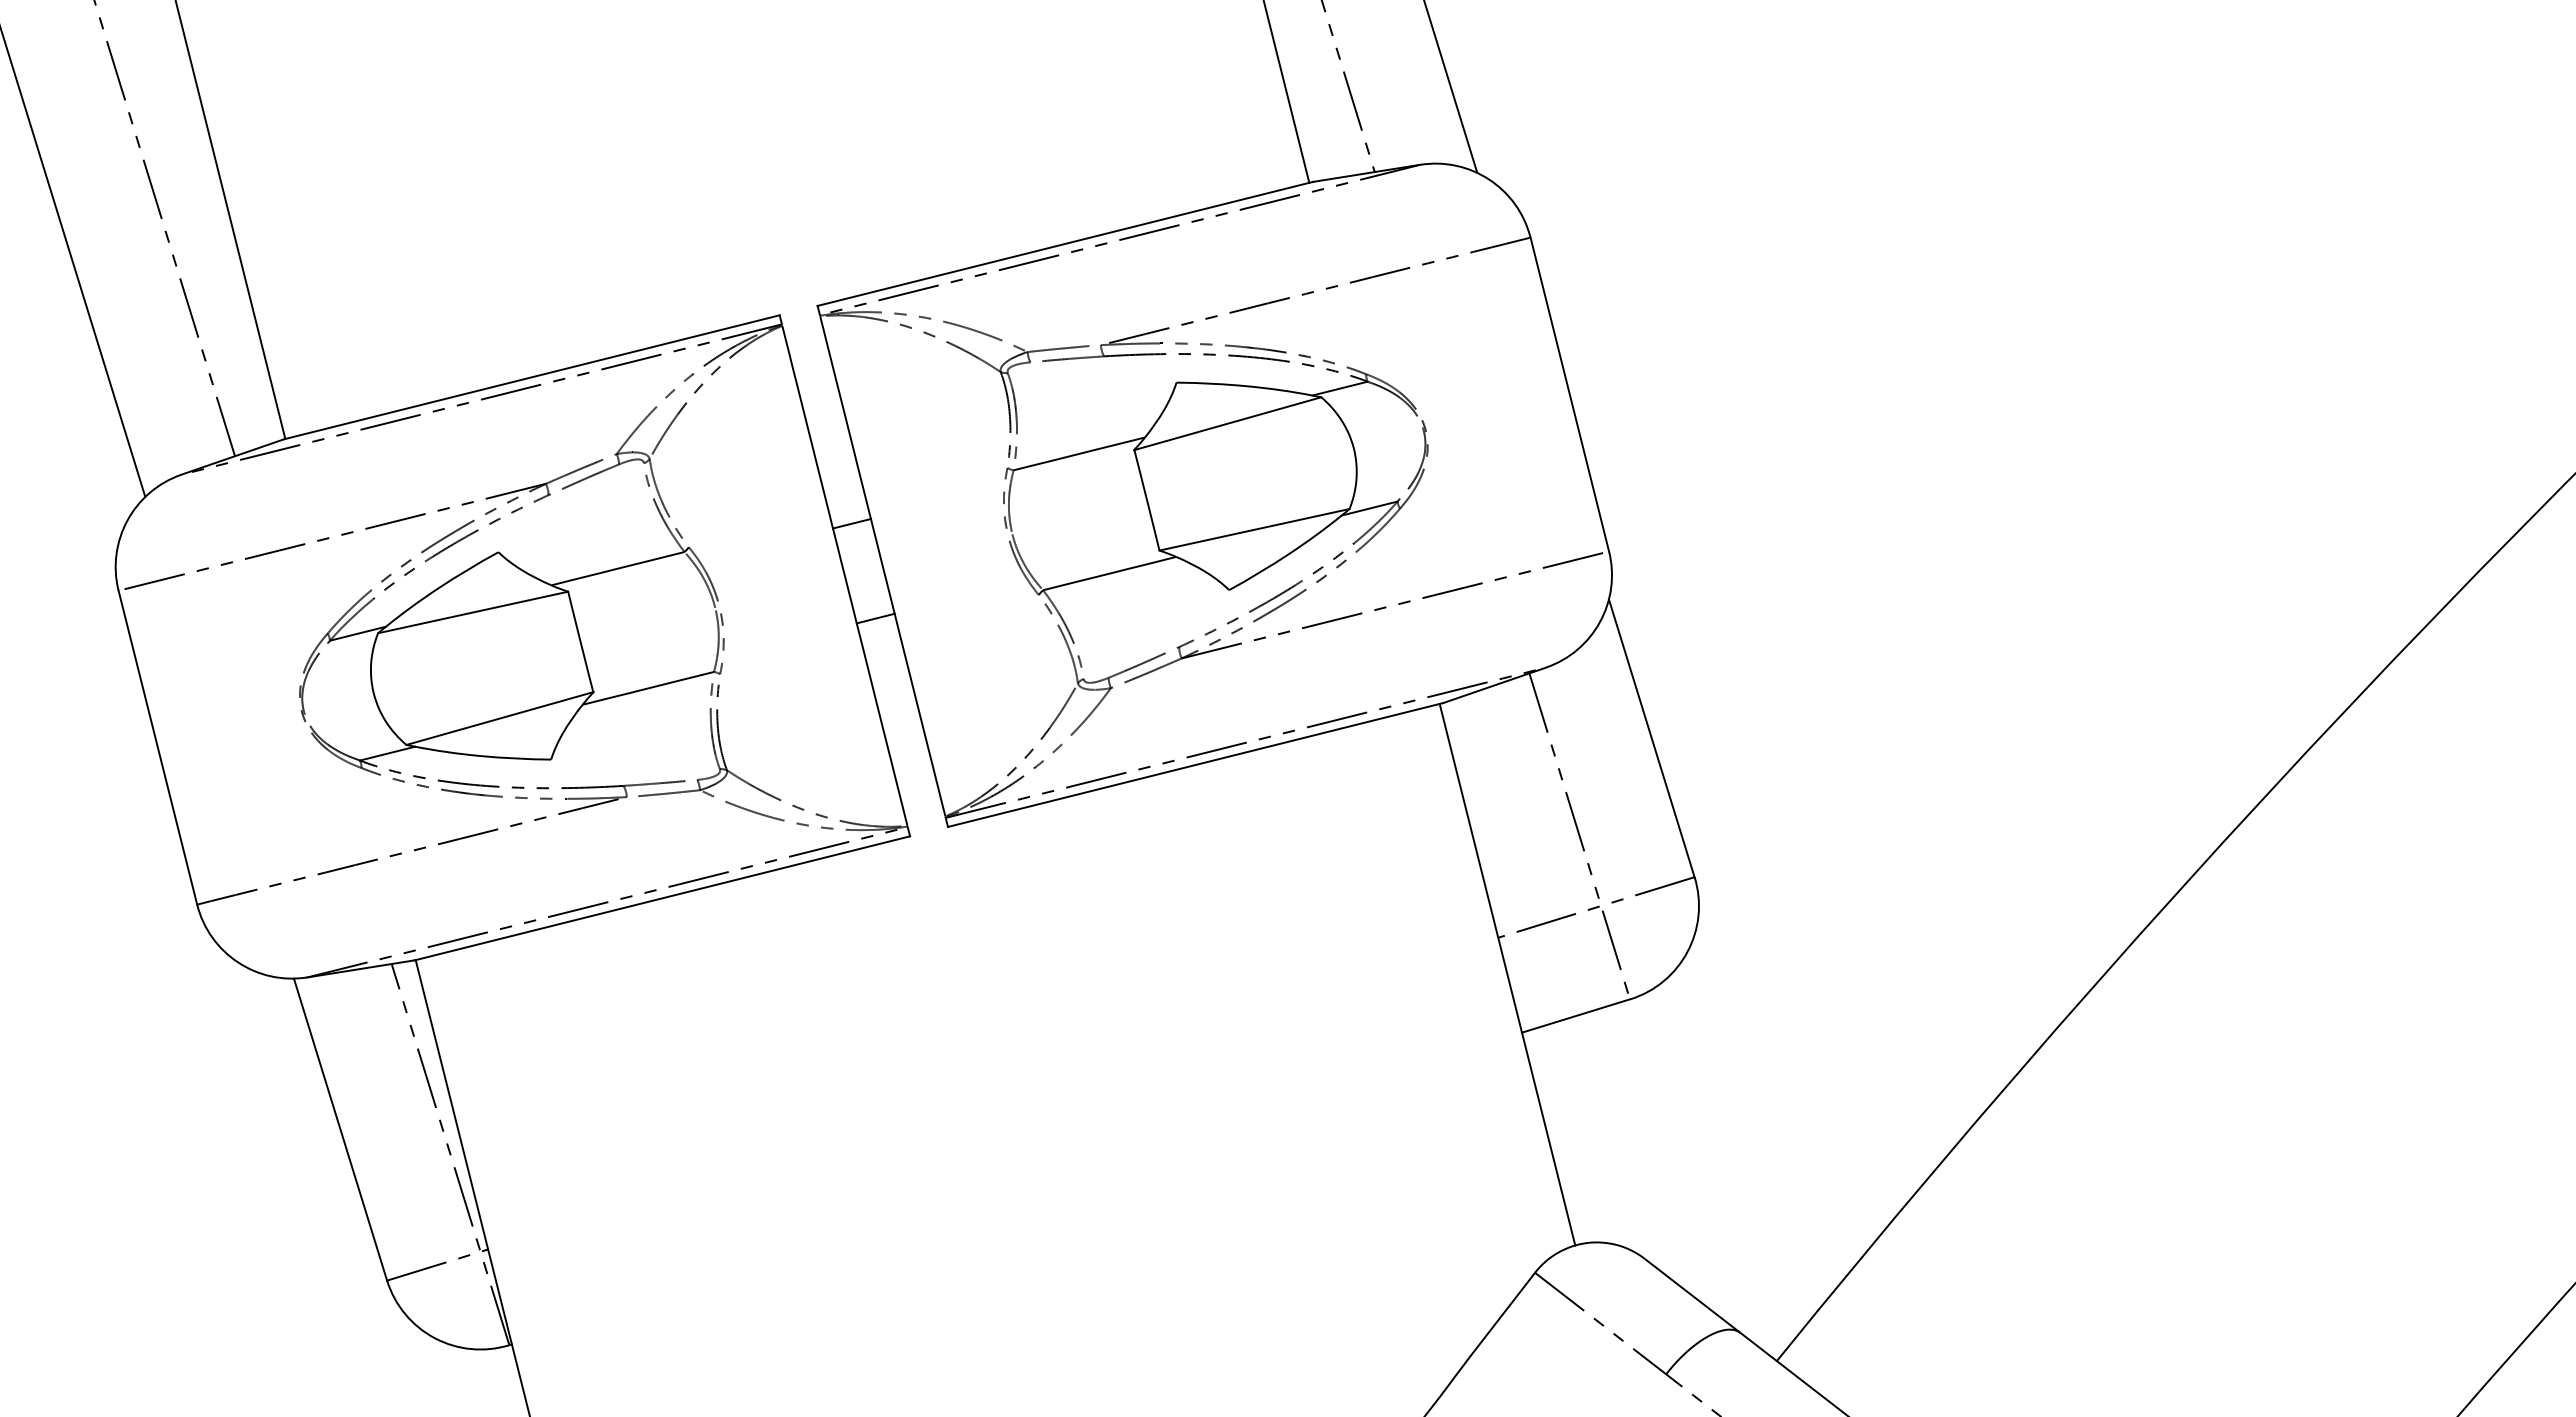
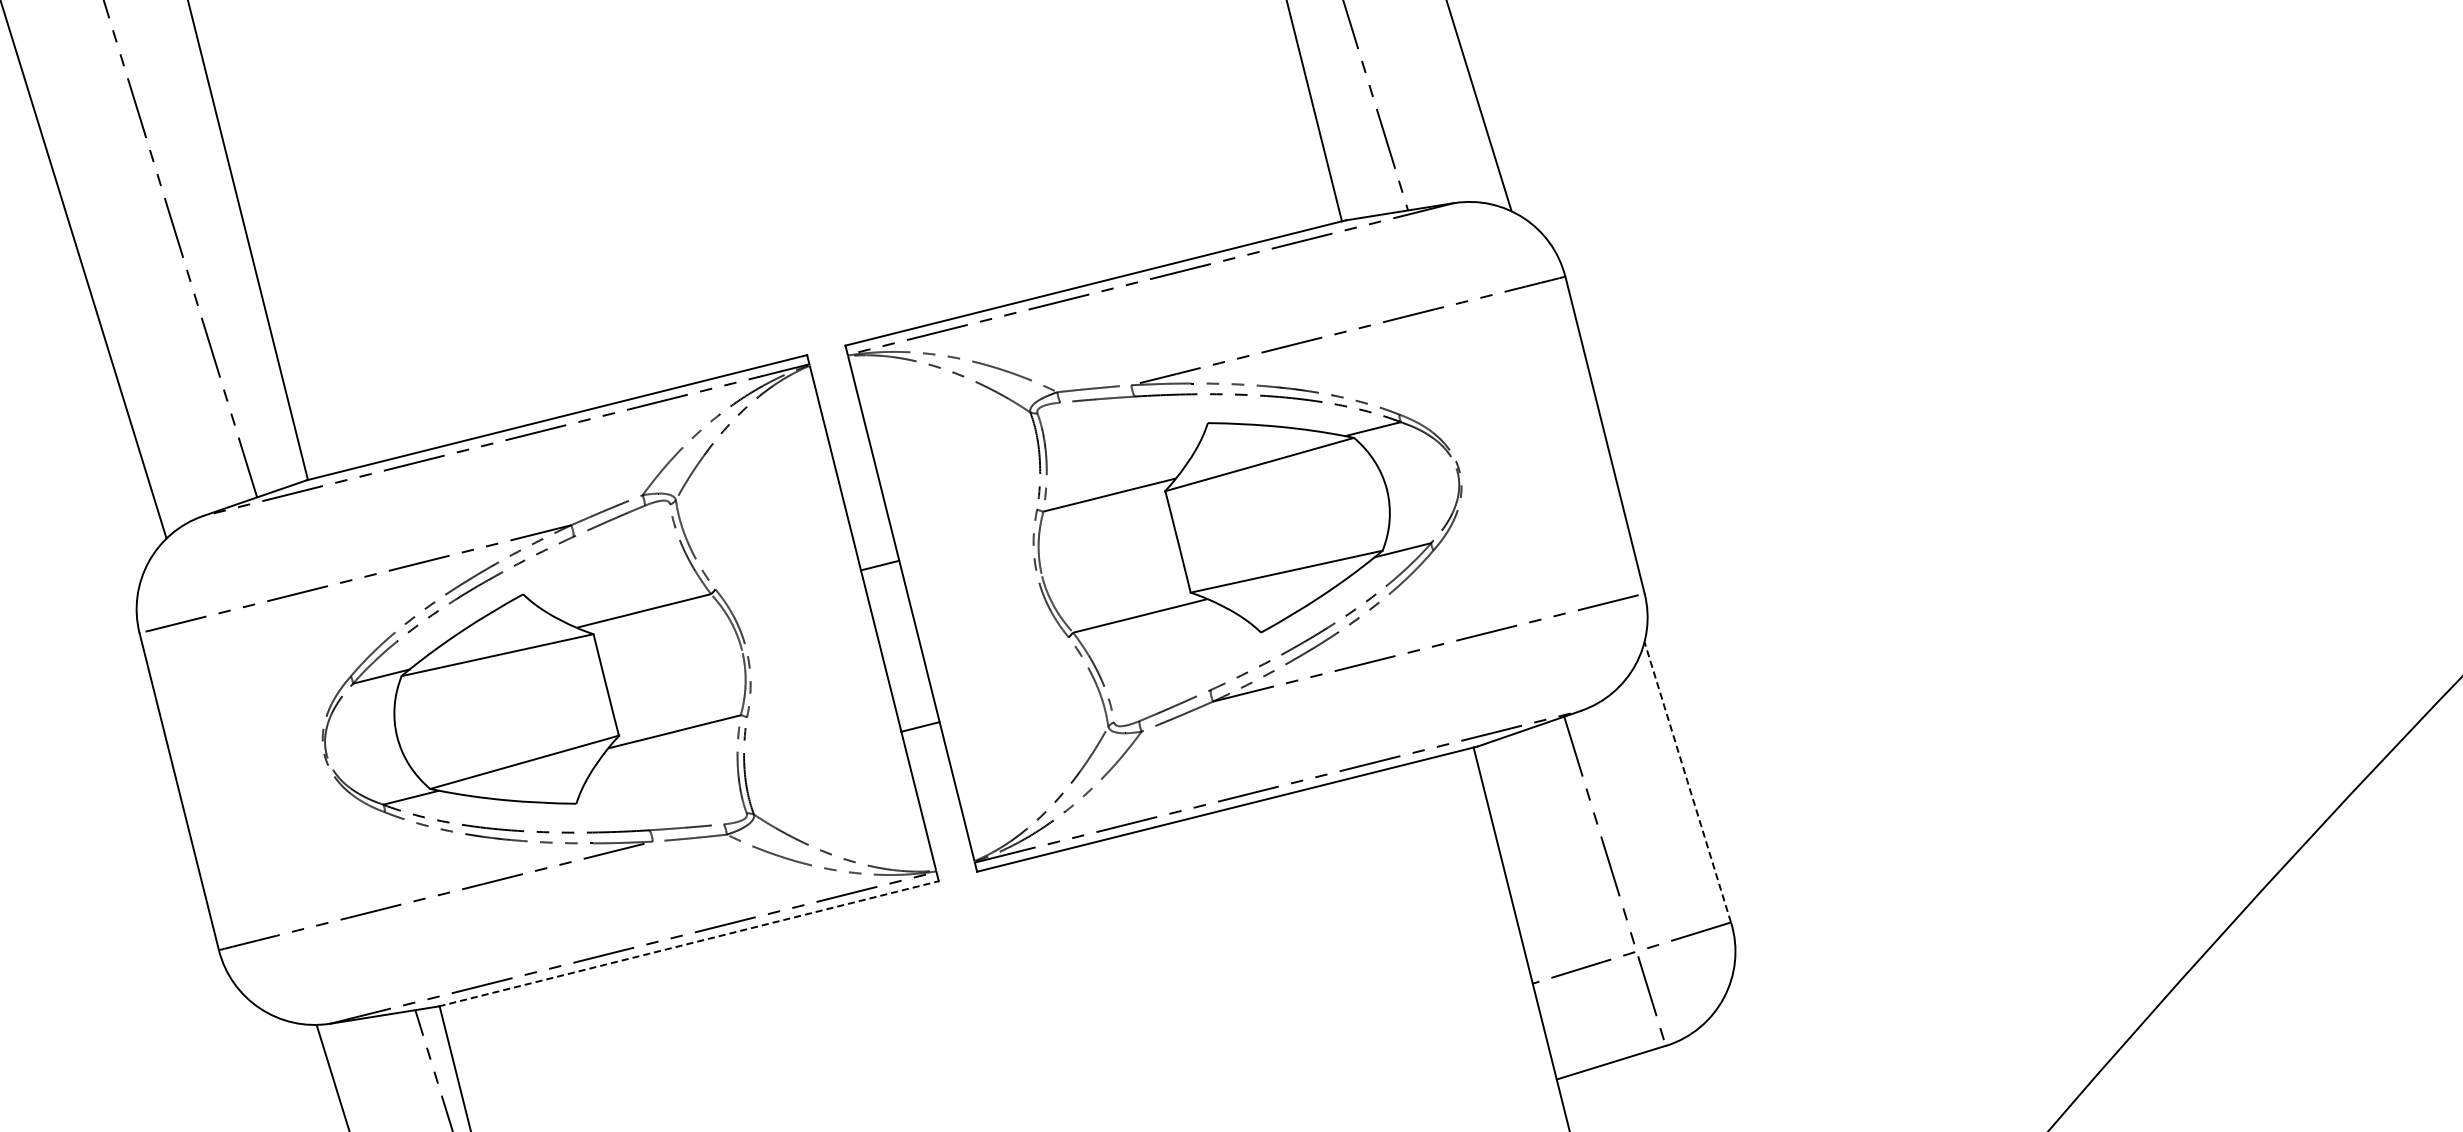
line: (875, 618) -> (920, 726), moved
line: (1651, 737) -> (1687, 781), solid -> dashed
line: (662, 898) -> (688, 944), solid -> dashed

